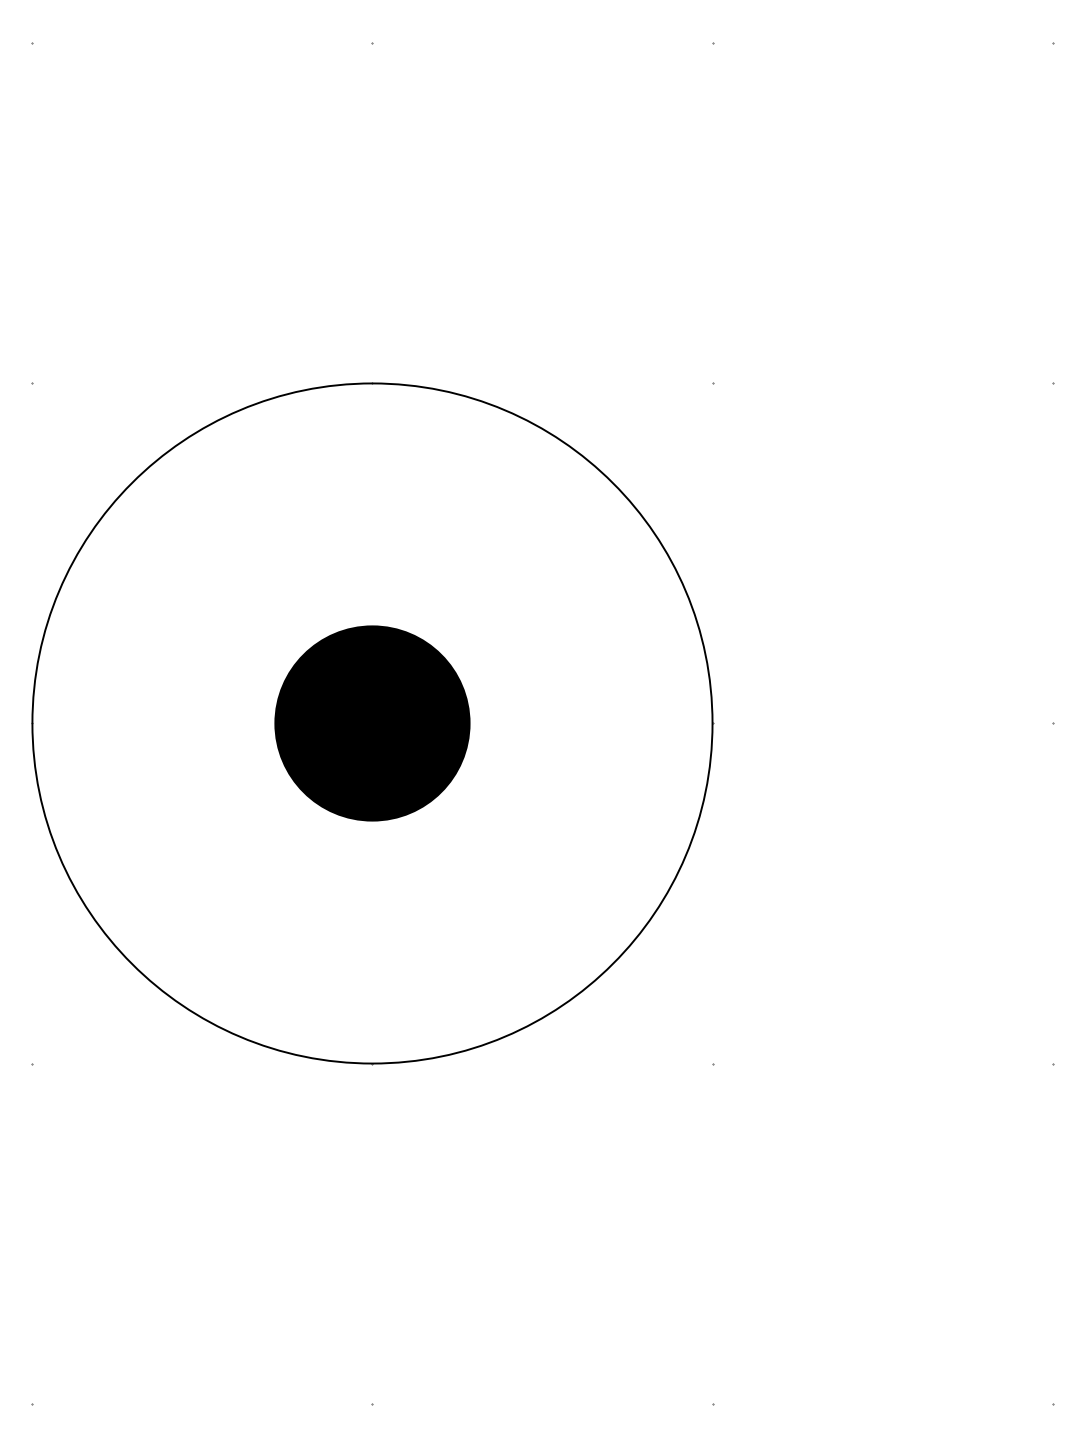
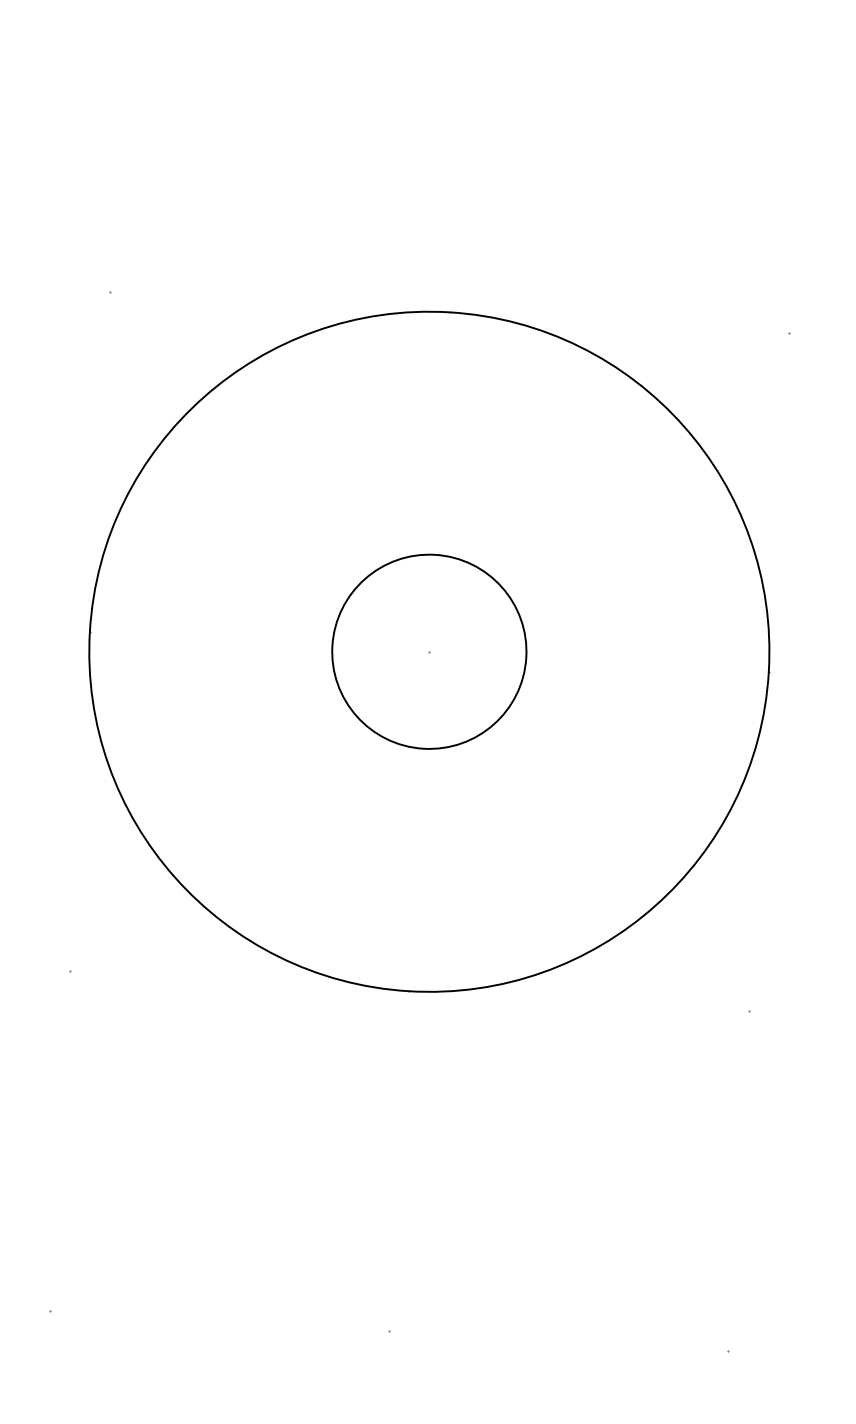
fill: (372, 723) -> (429, 651), removed

